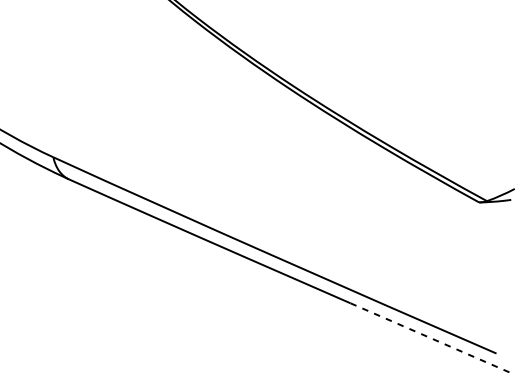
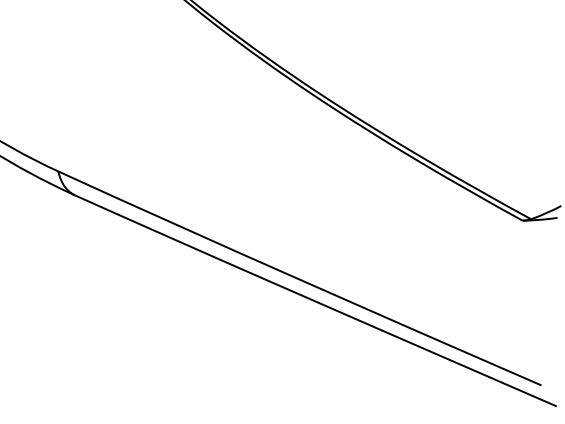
line: (430, 338) -> (469, 368), dashed -> solid

